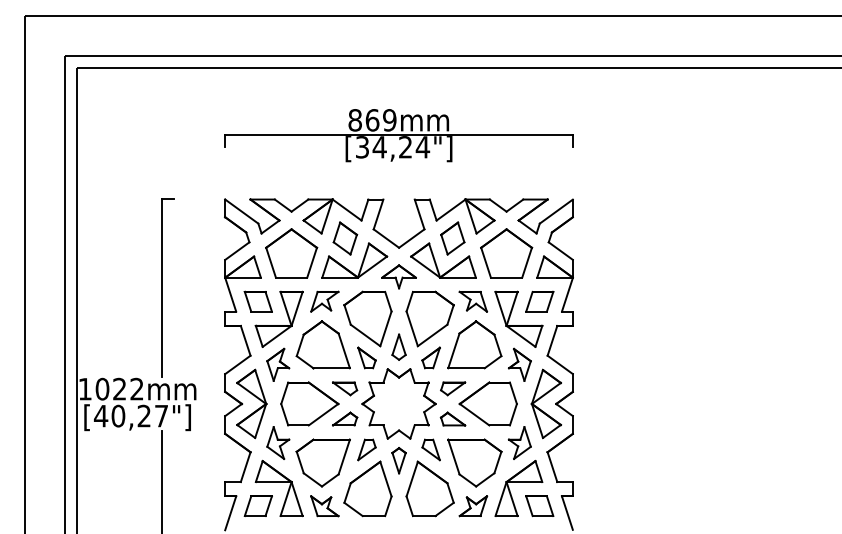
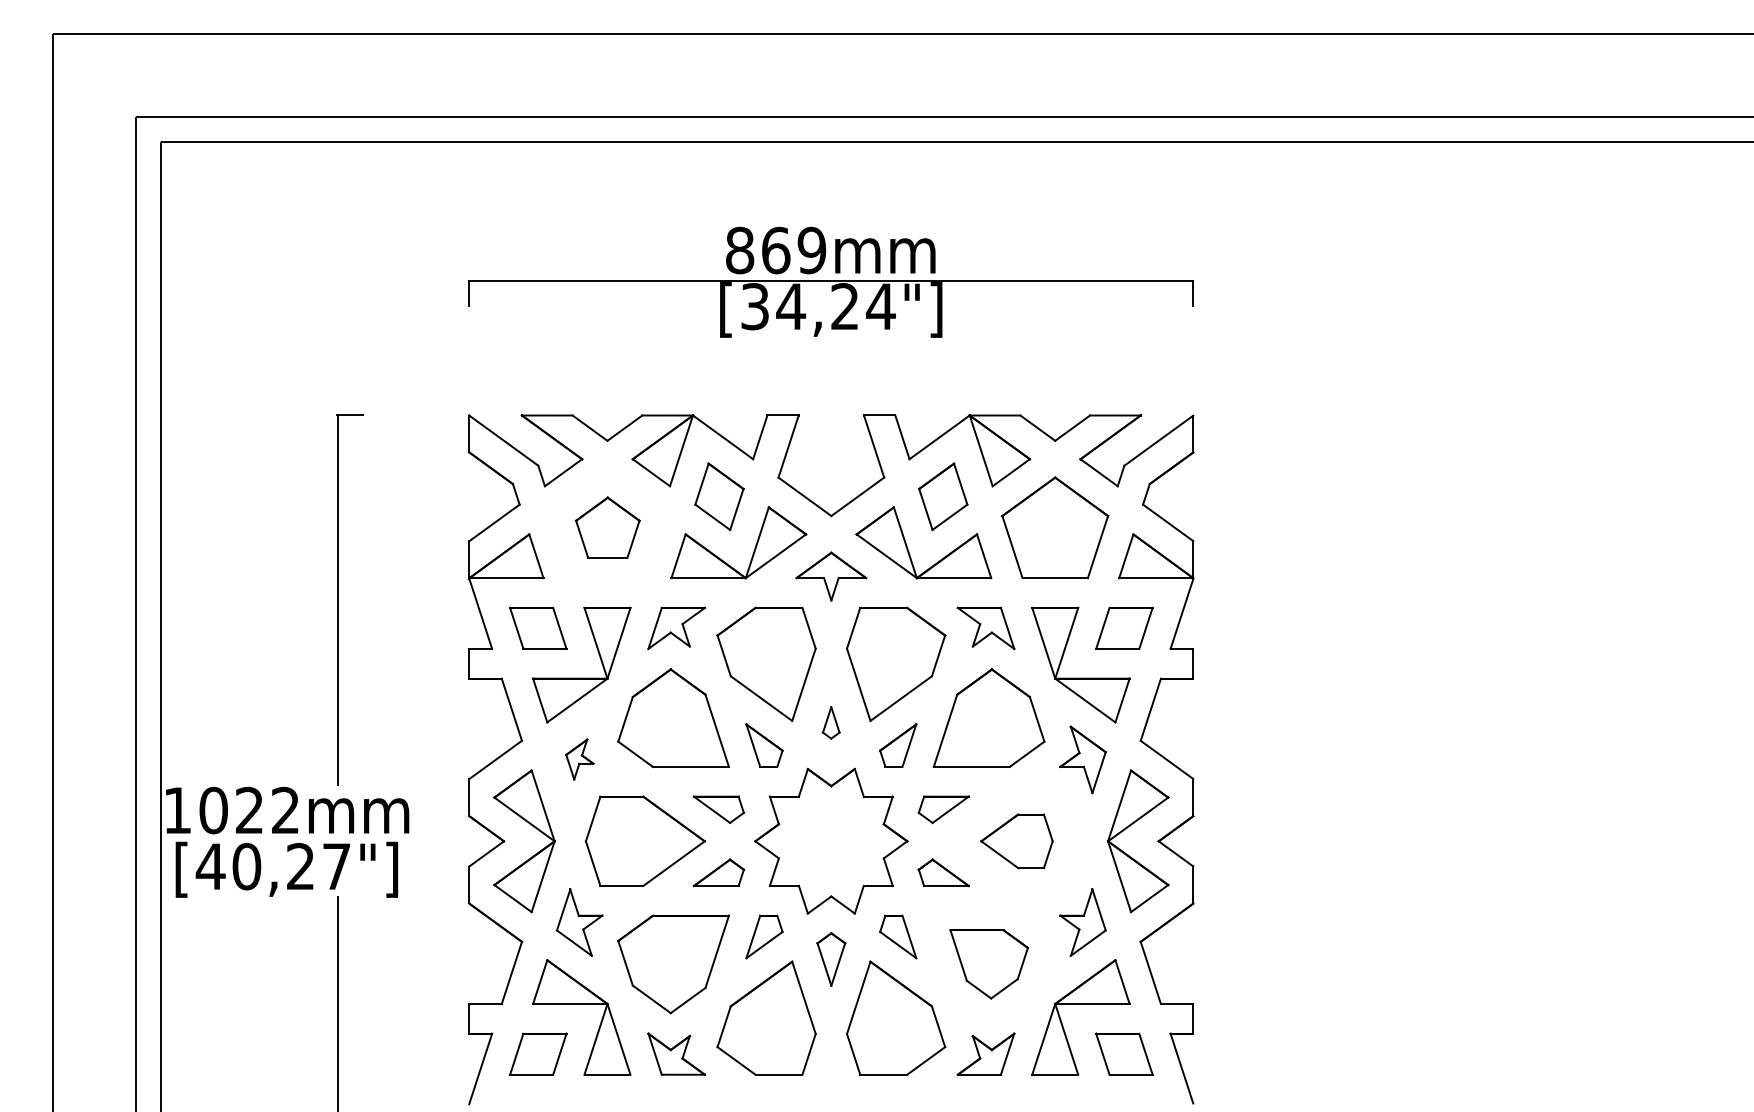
part: (291, 253) -> (607, 527), size x0.6
part: (398, 346) -> (830, 721), size x0.6
part: (278, 364) -> (580, 759), size x0.6
part: (487, 403) -> (1015, 840), size x0.6
part: (474, 462) -> (988, 963), size x0.7

